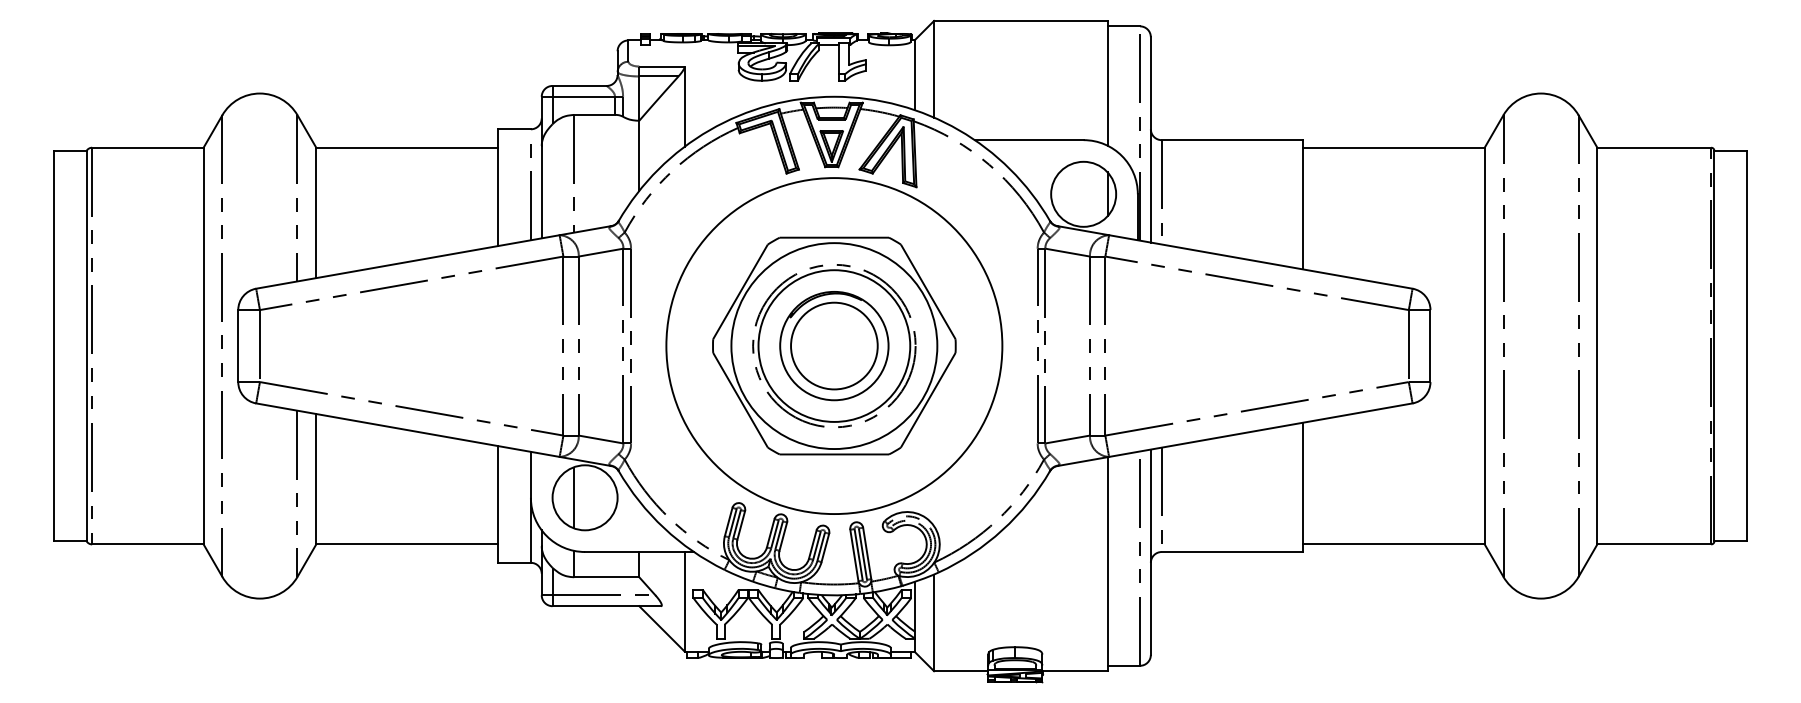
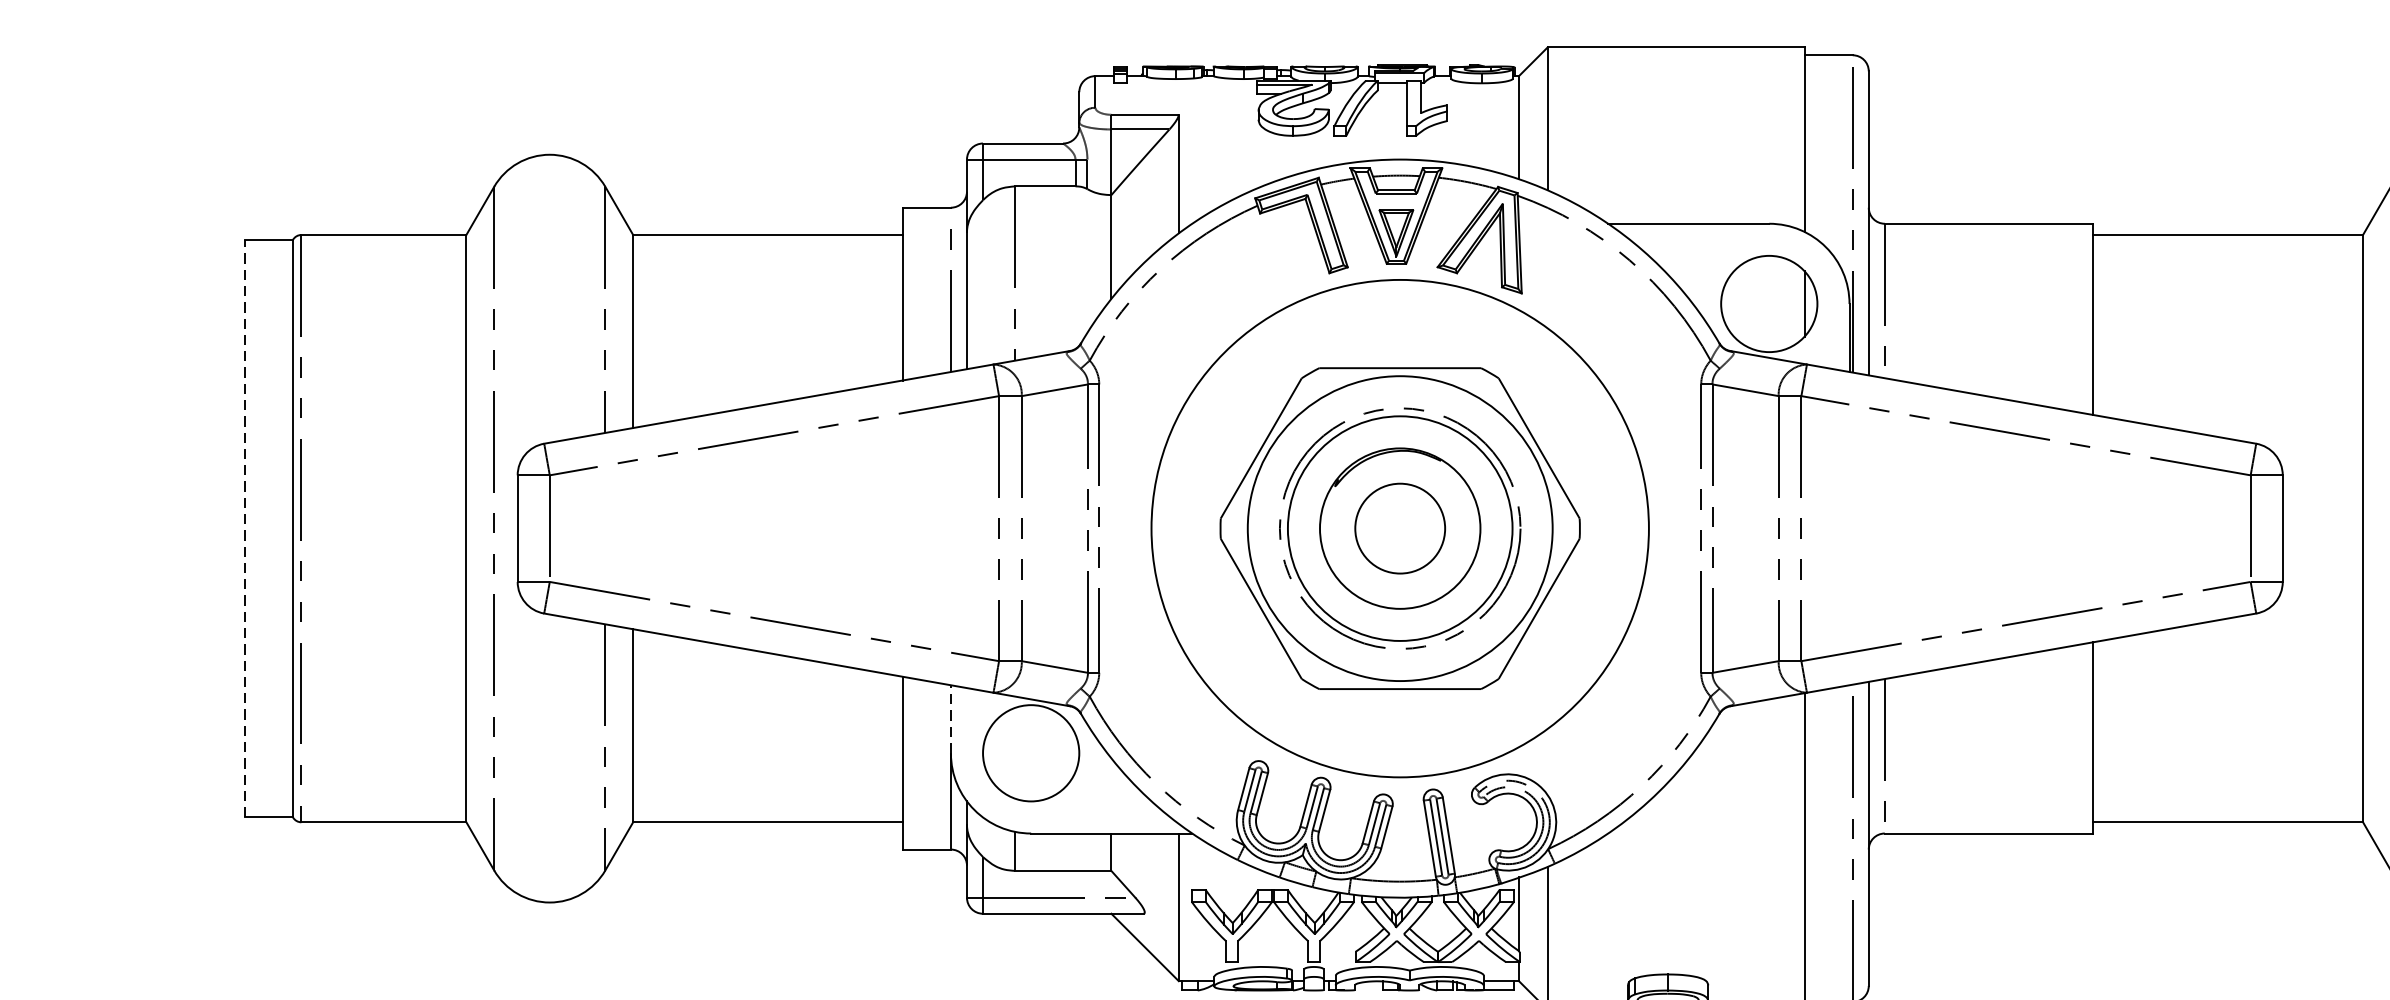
line: (54, 345) -> (245, 527), solid -> dashed
circle: (834, 345) -> (1400, 527), size x0.7
line: (530, 474) -> (950, 718), solid -> dashed
line: (574, 497) -> (1015, 752), removed

